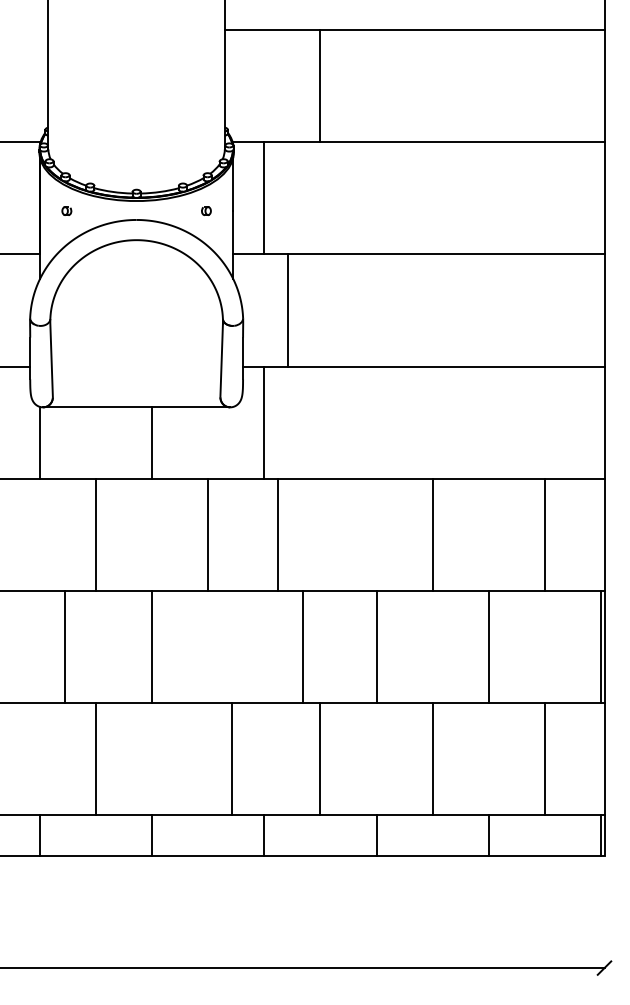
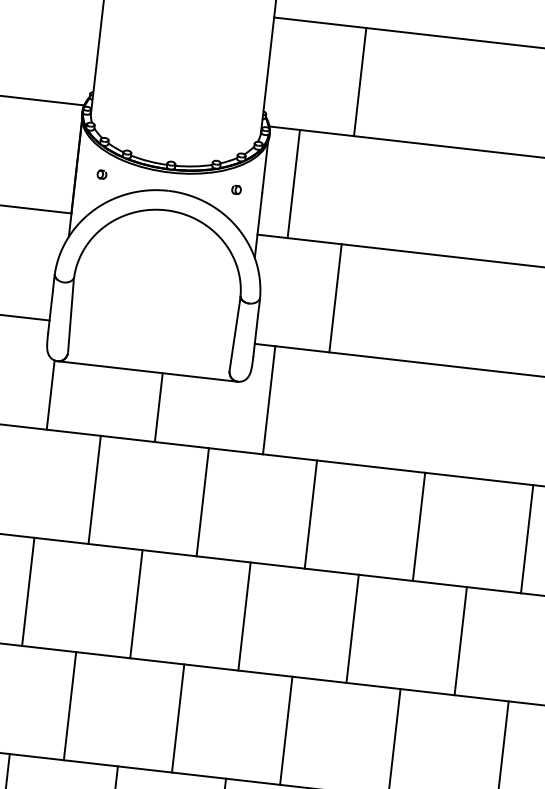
line: (288, 310) -> (335, 298), moved
line: (278, 534) -> (310, 514), moved
line: (65, 646) -> (28, 591), moved
line: (303, 646) -> (244, 616), moved
line: (232, 759) -> (178, 718), moved

